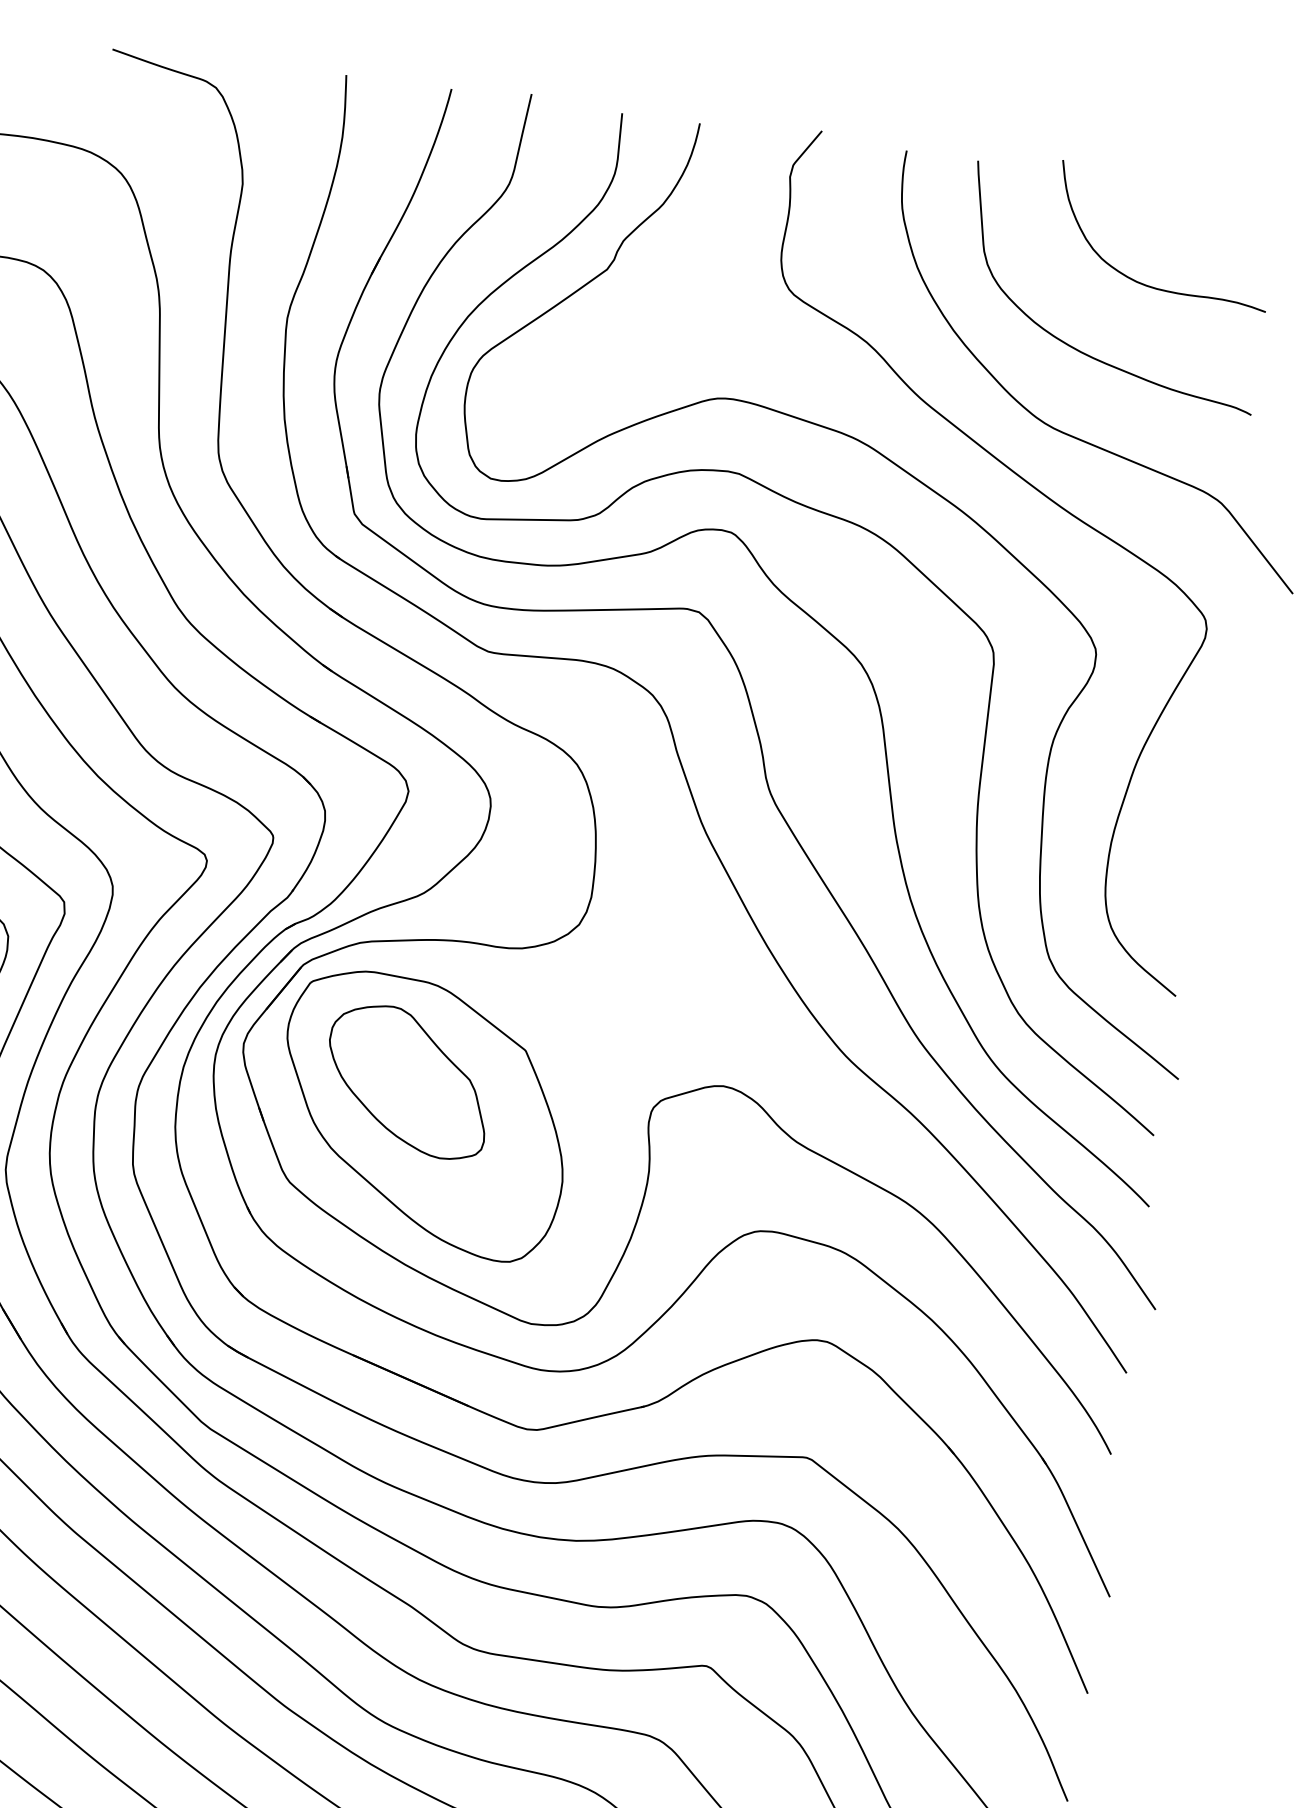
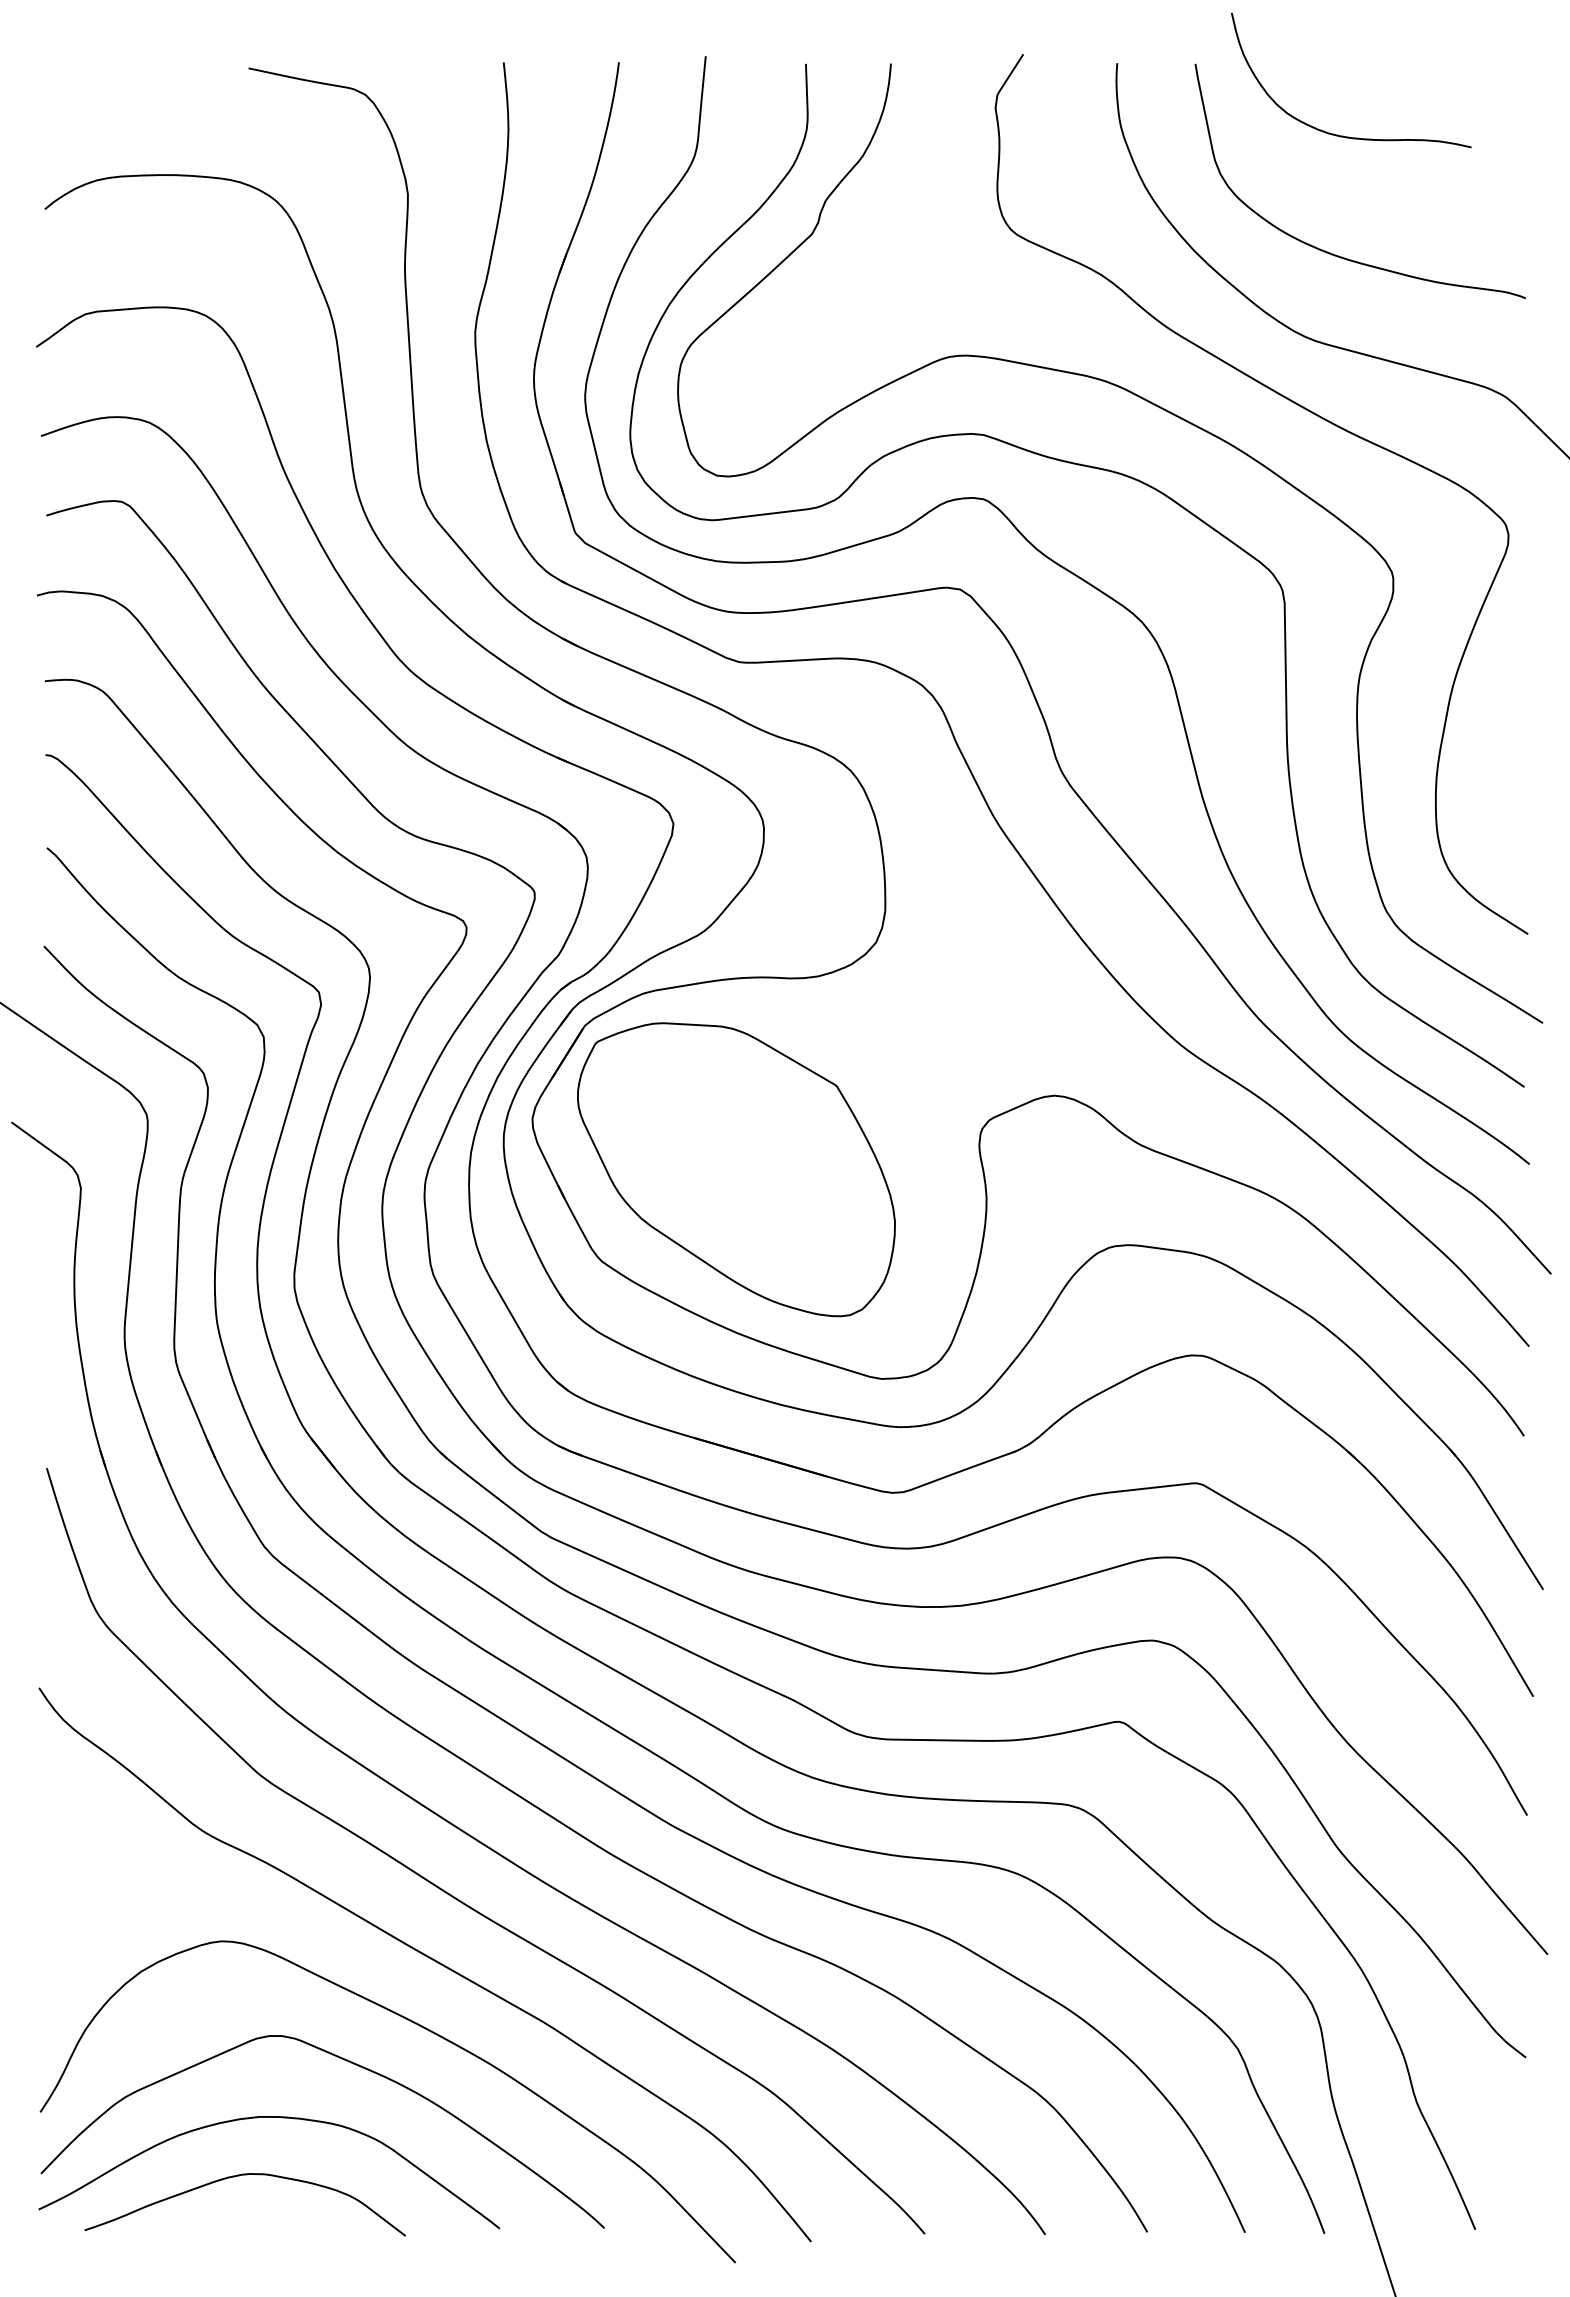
curve: (1150, 285) -> (1343, 135), moved
part: (408, 1081) -> (714, 1135), removed

